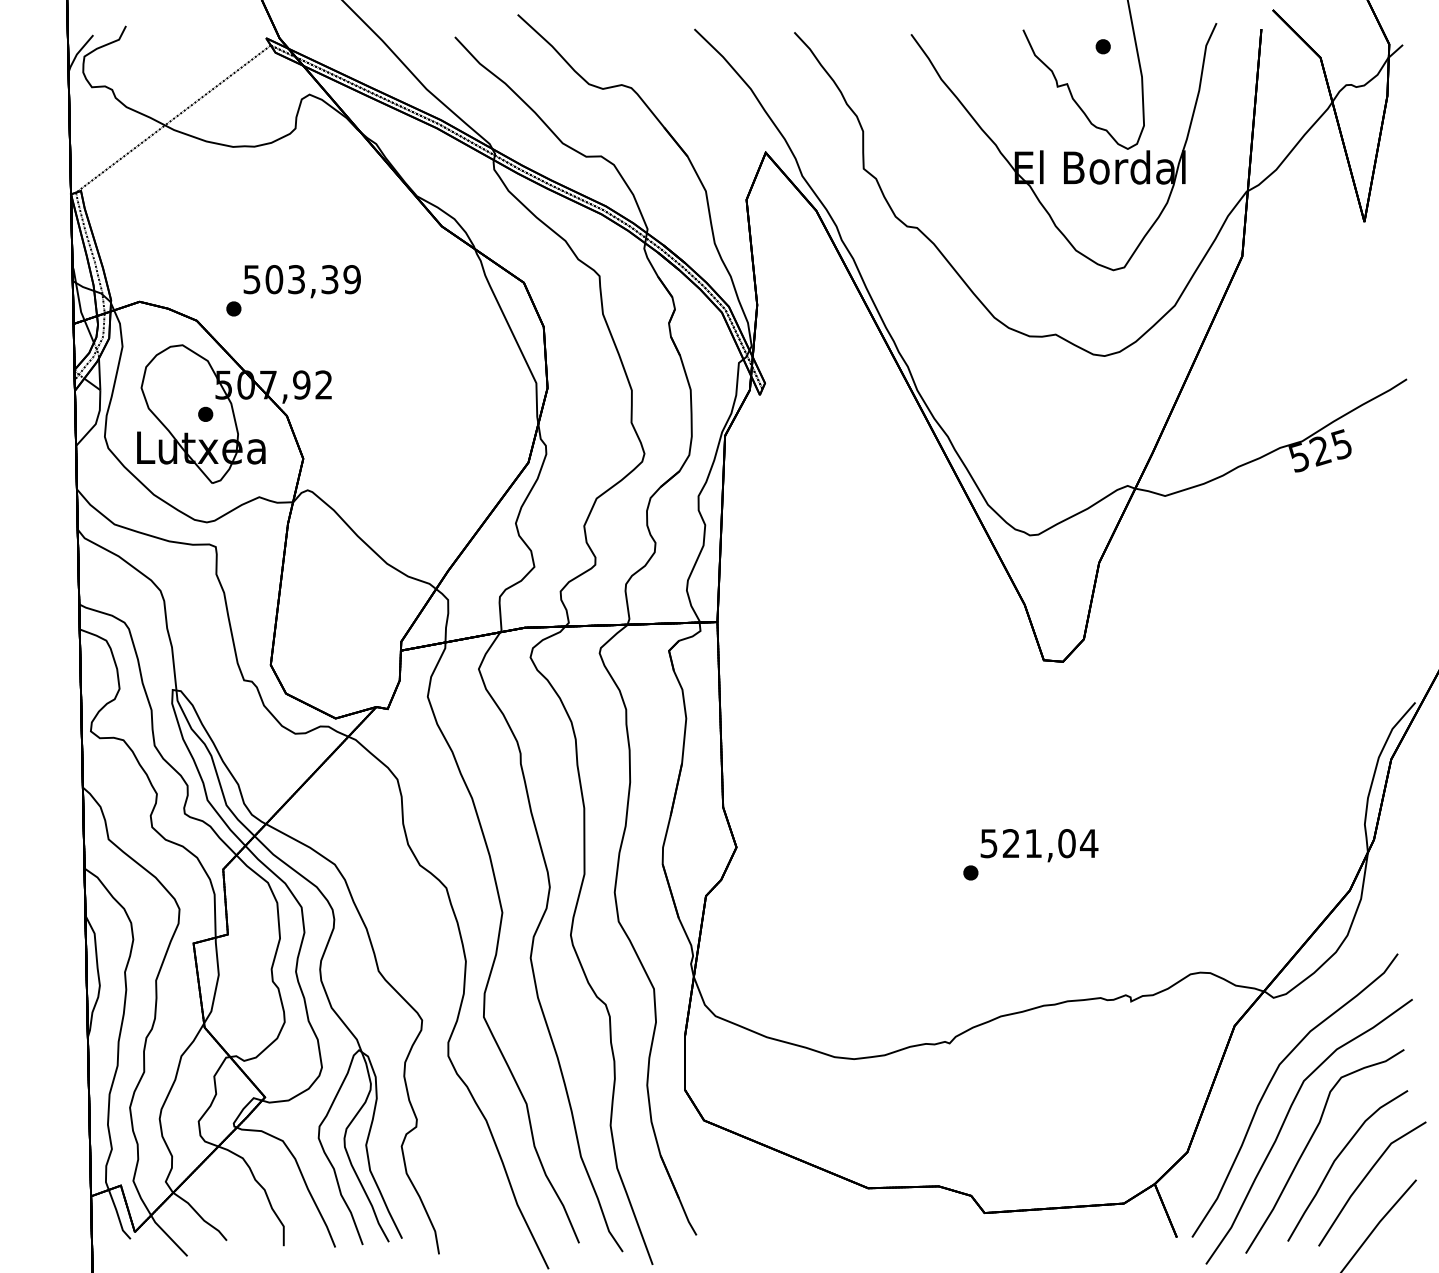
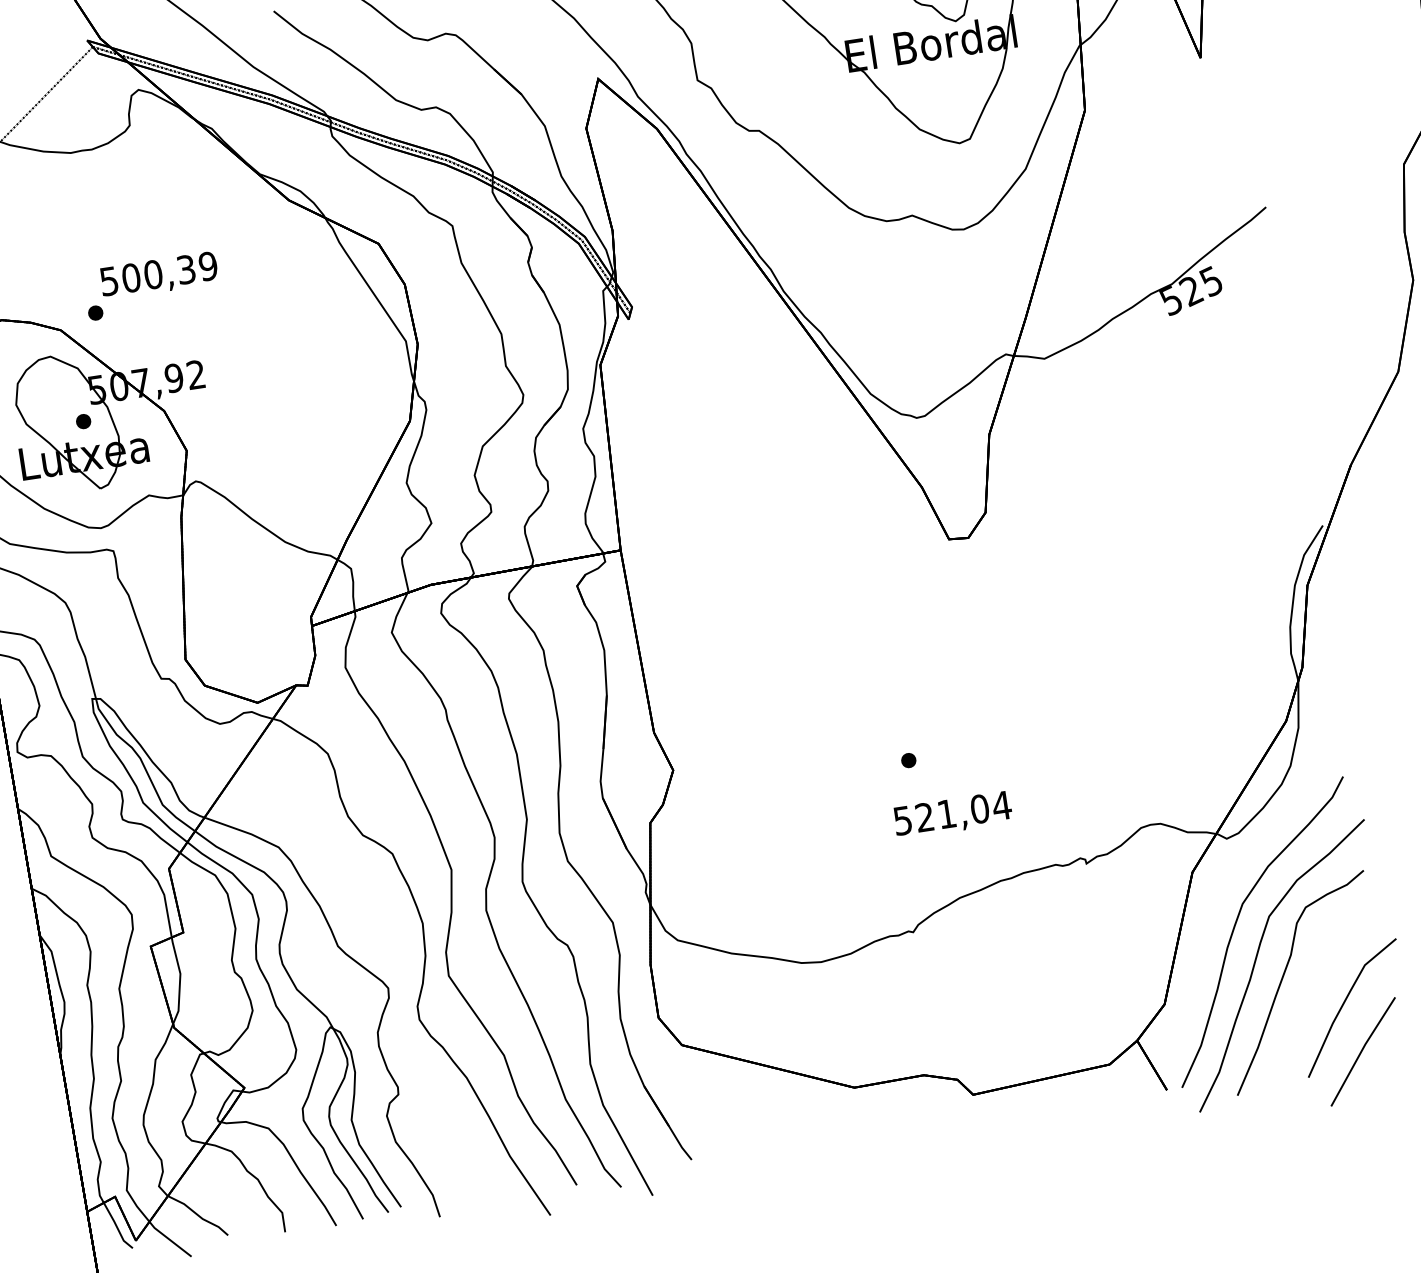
text: (296, 279) -> (153, 274), 503,39 -> 500,39
text: (1039, 845) -> (953, 815), moved
part: (1339, 1156) -> (1315, 985), removed

